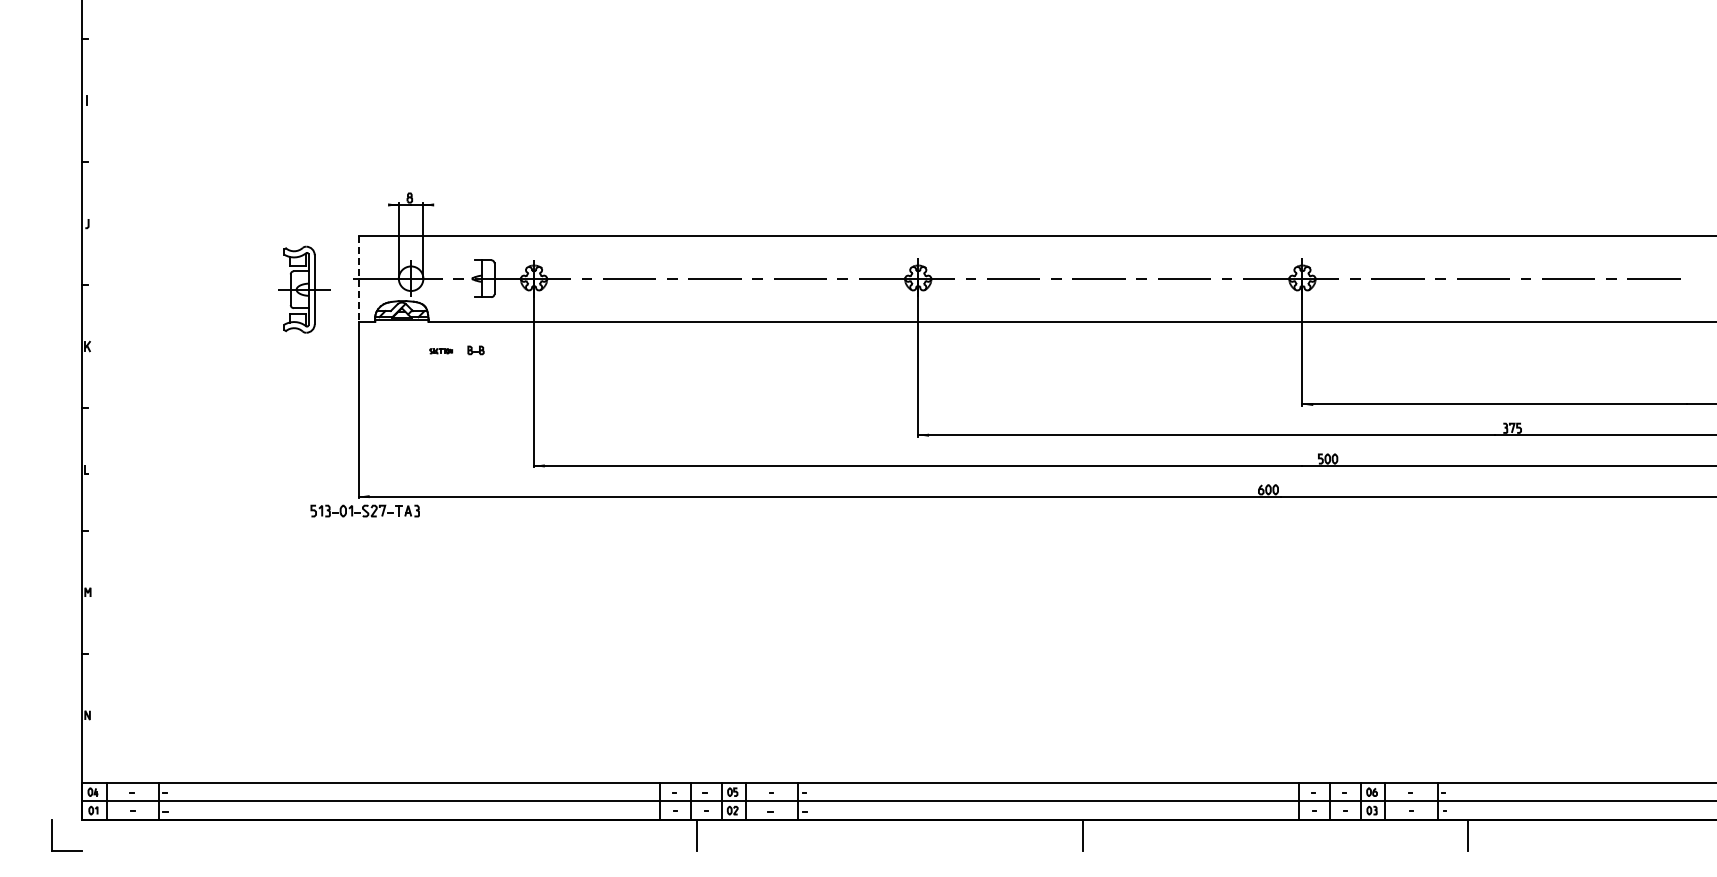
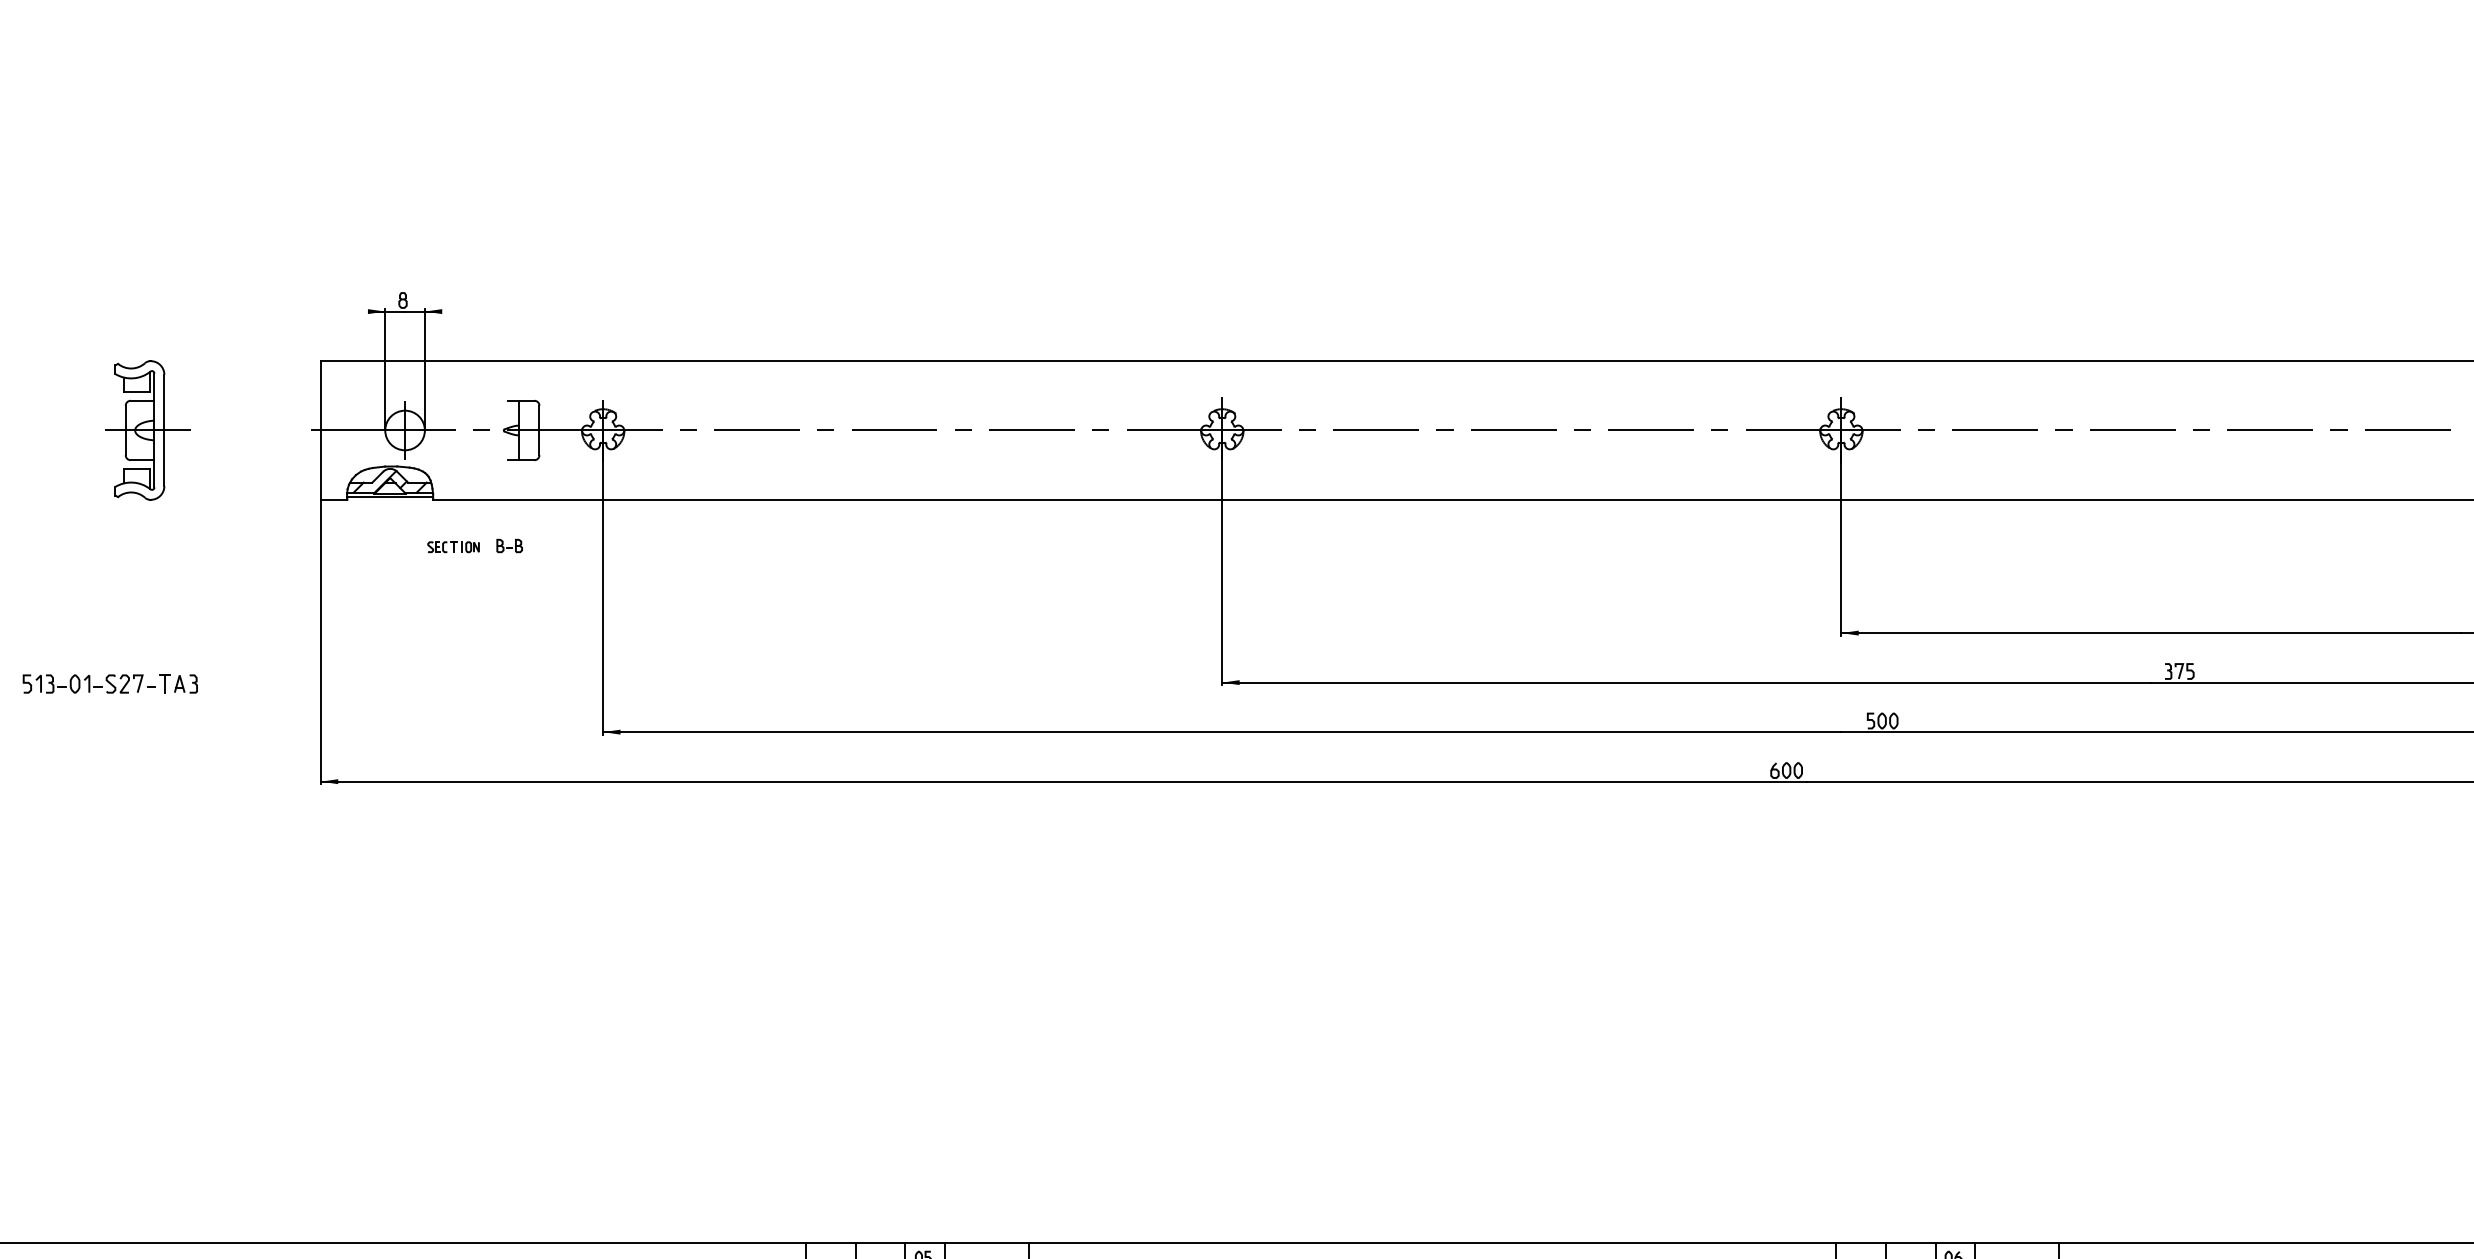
line: (358, 279) -> (320, 431), dashed -> solid
part: (304, 289) -> (147, 430), moved
part: (440, 351) -> (452, 547), size x1.43
part: (364, 510) -> (109, 683), moved

